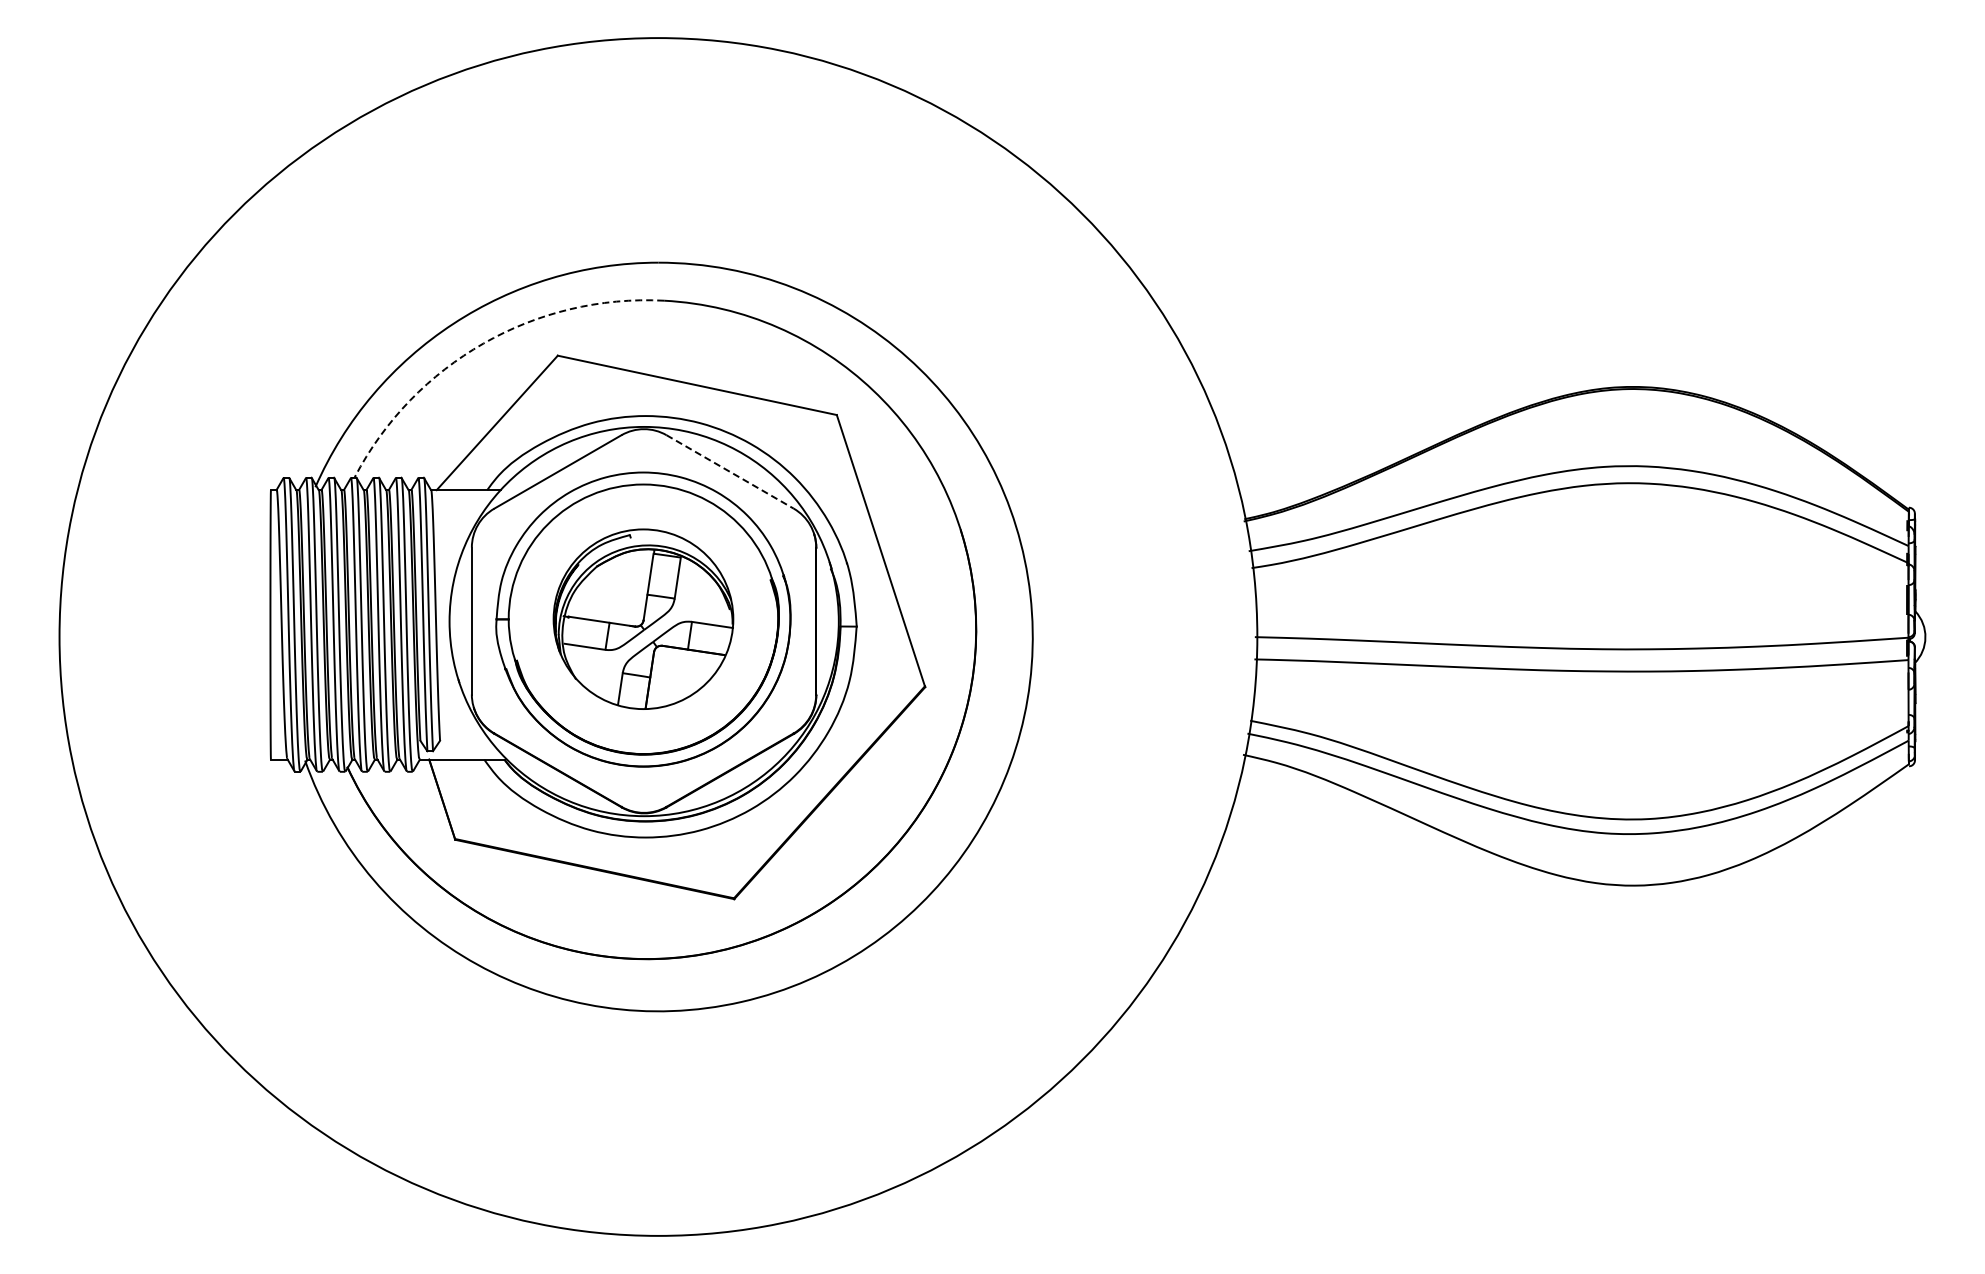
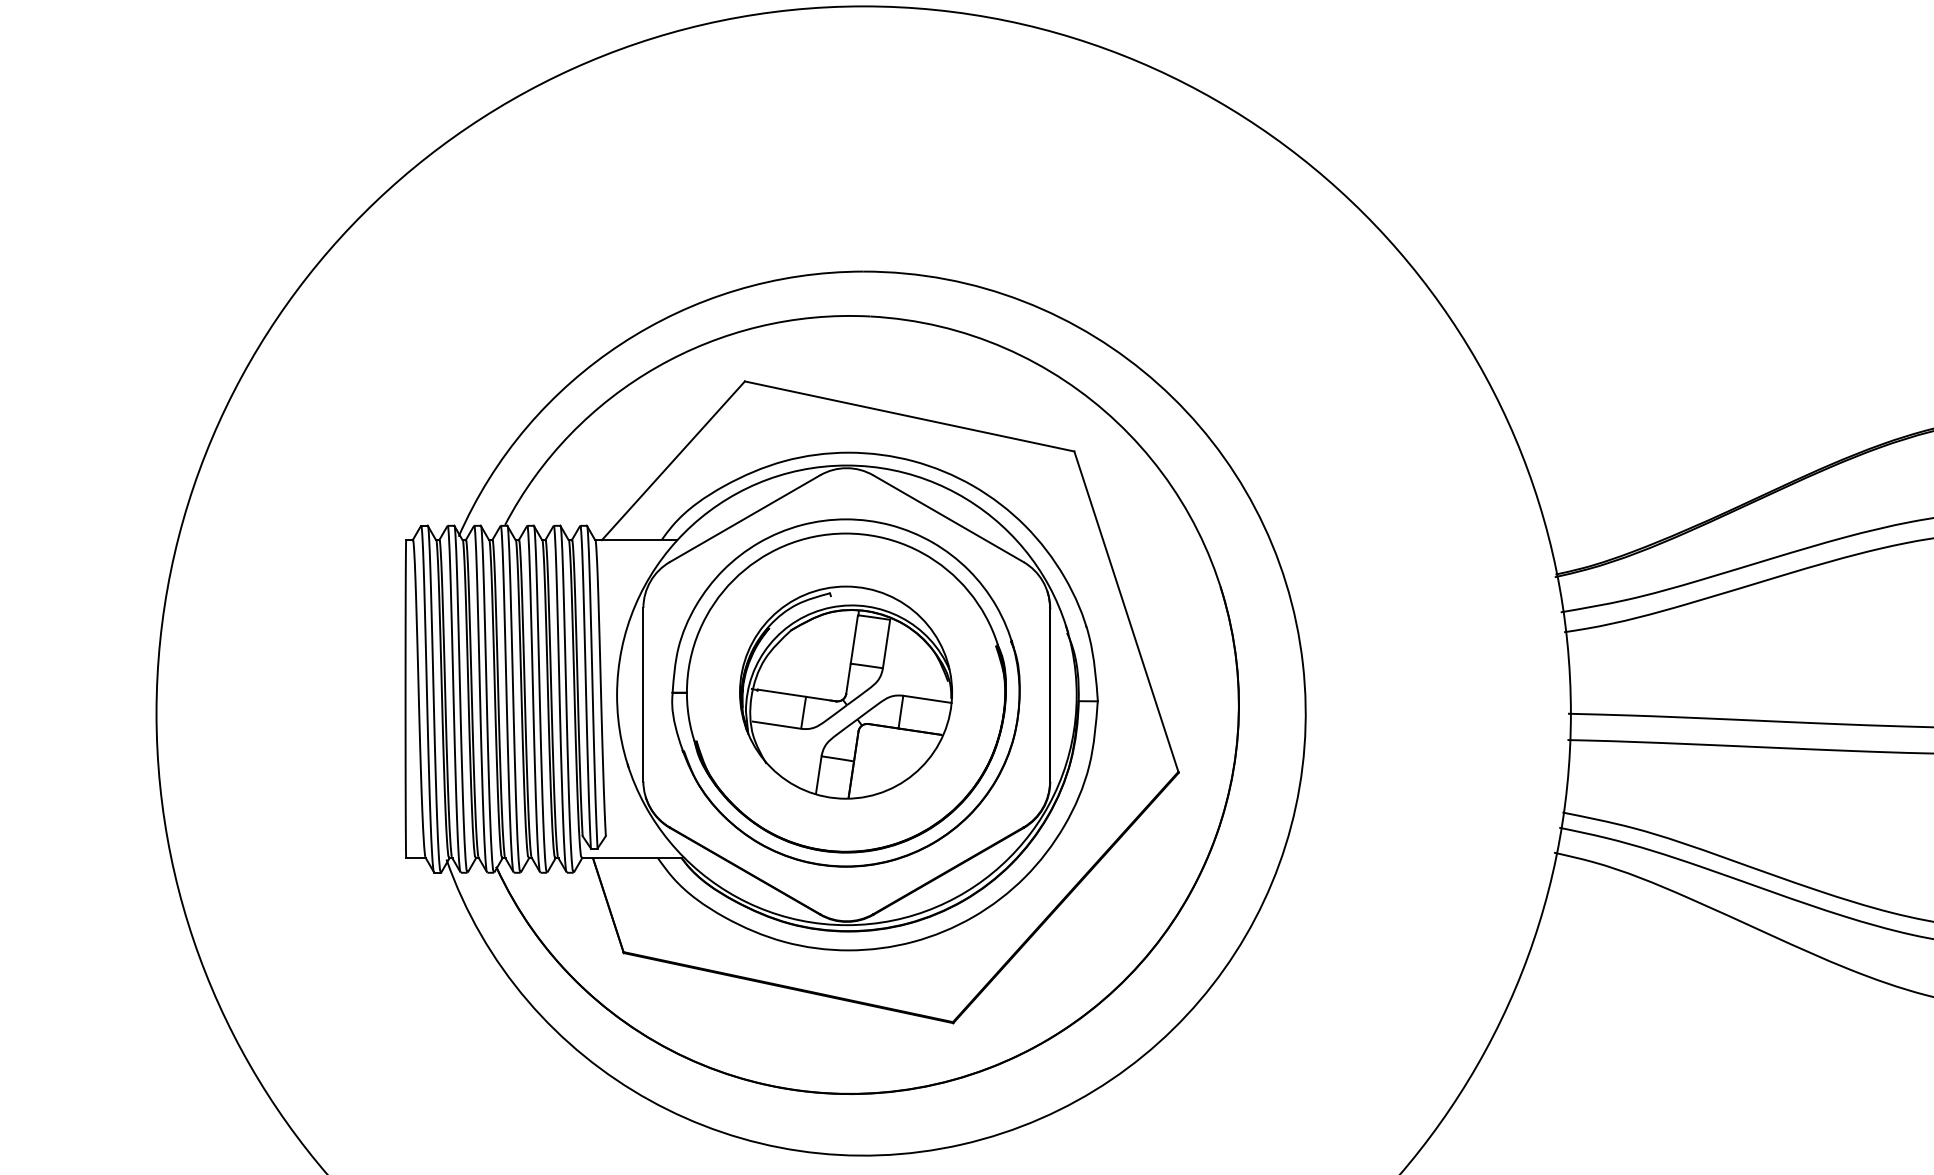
arc: (483, 343) -> (657, 367), dashed -> solid
line: (730, 472) -> (948, 519), dashed -> solid

